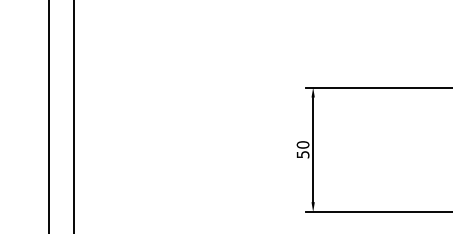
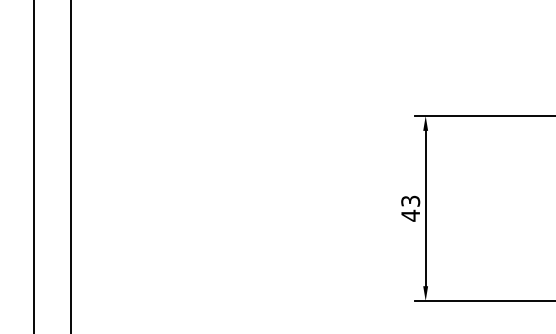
text: (302, 149) -> (409, 208), 50 -> 43

